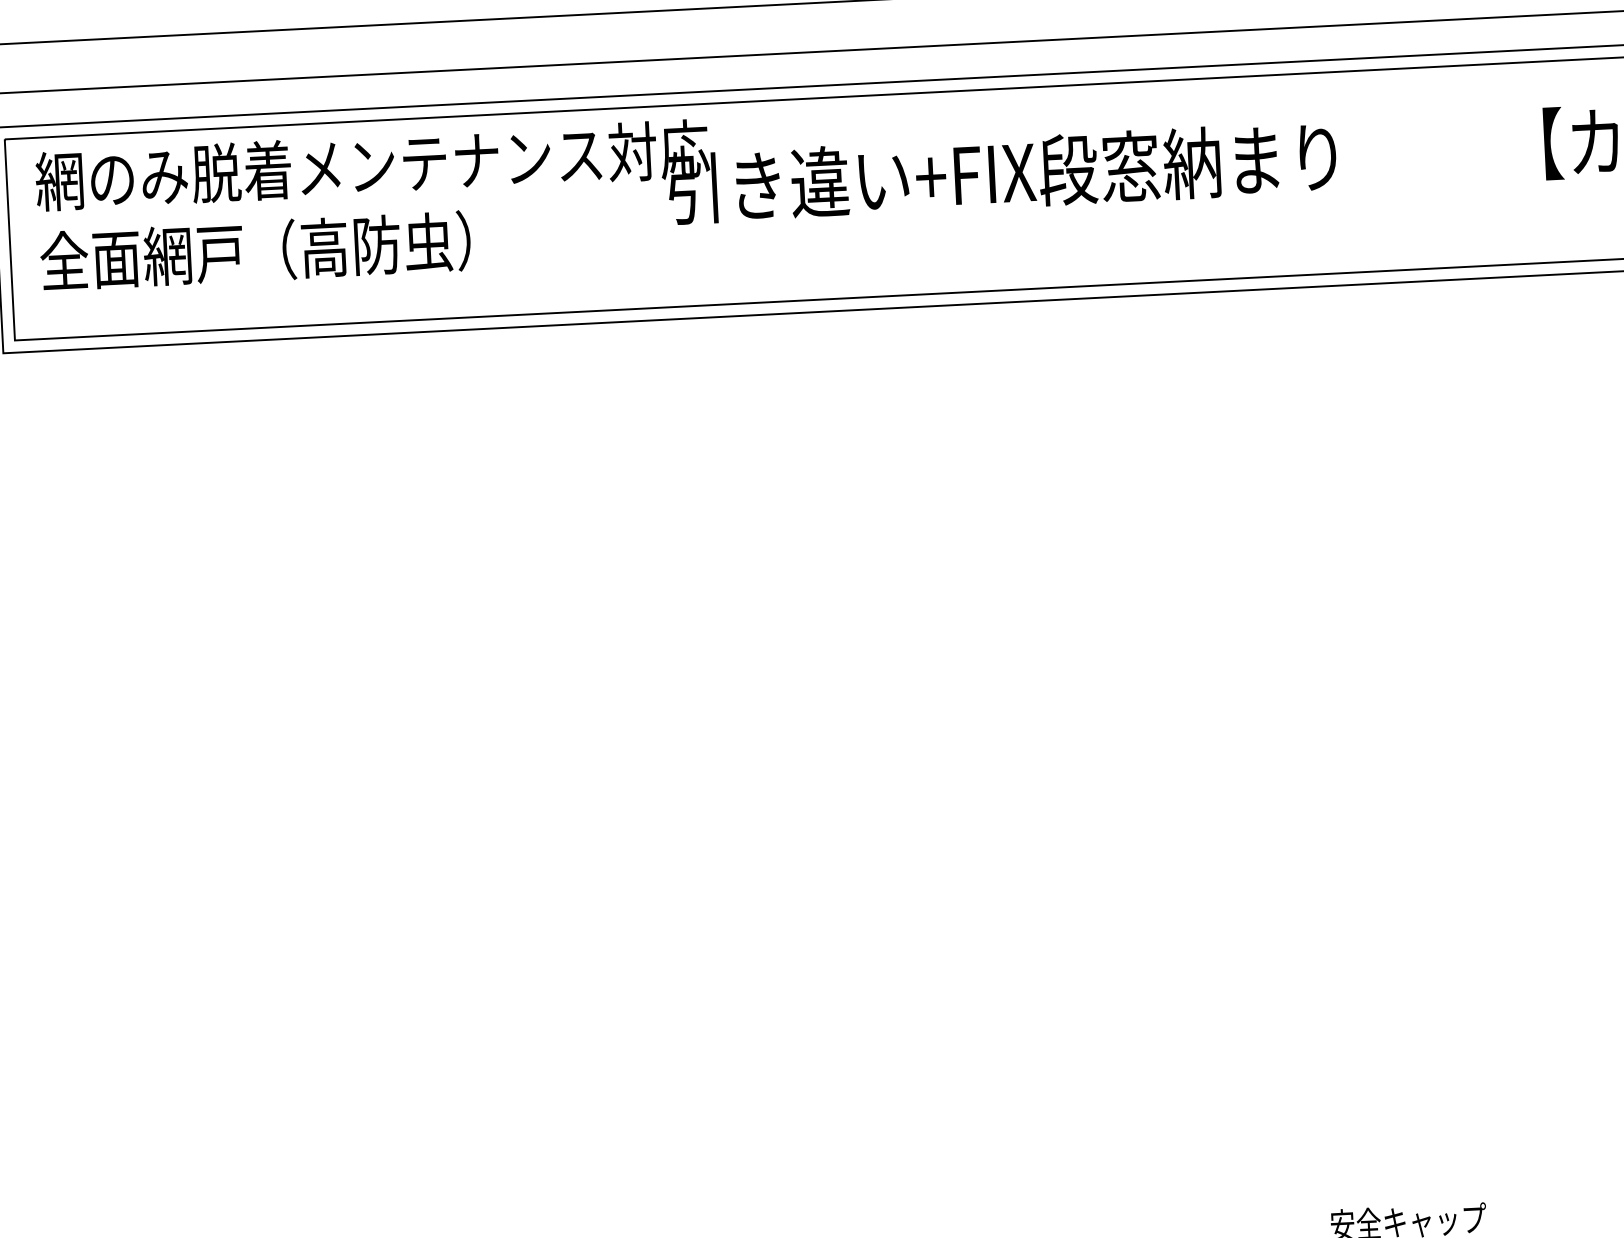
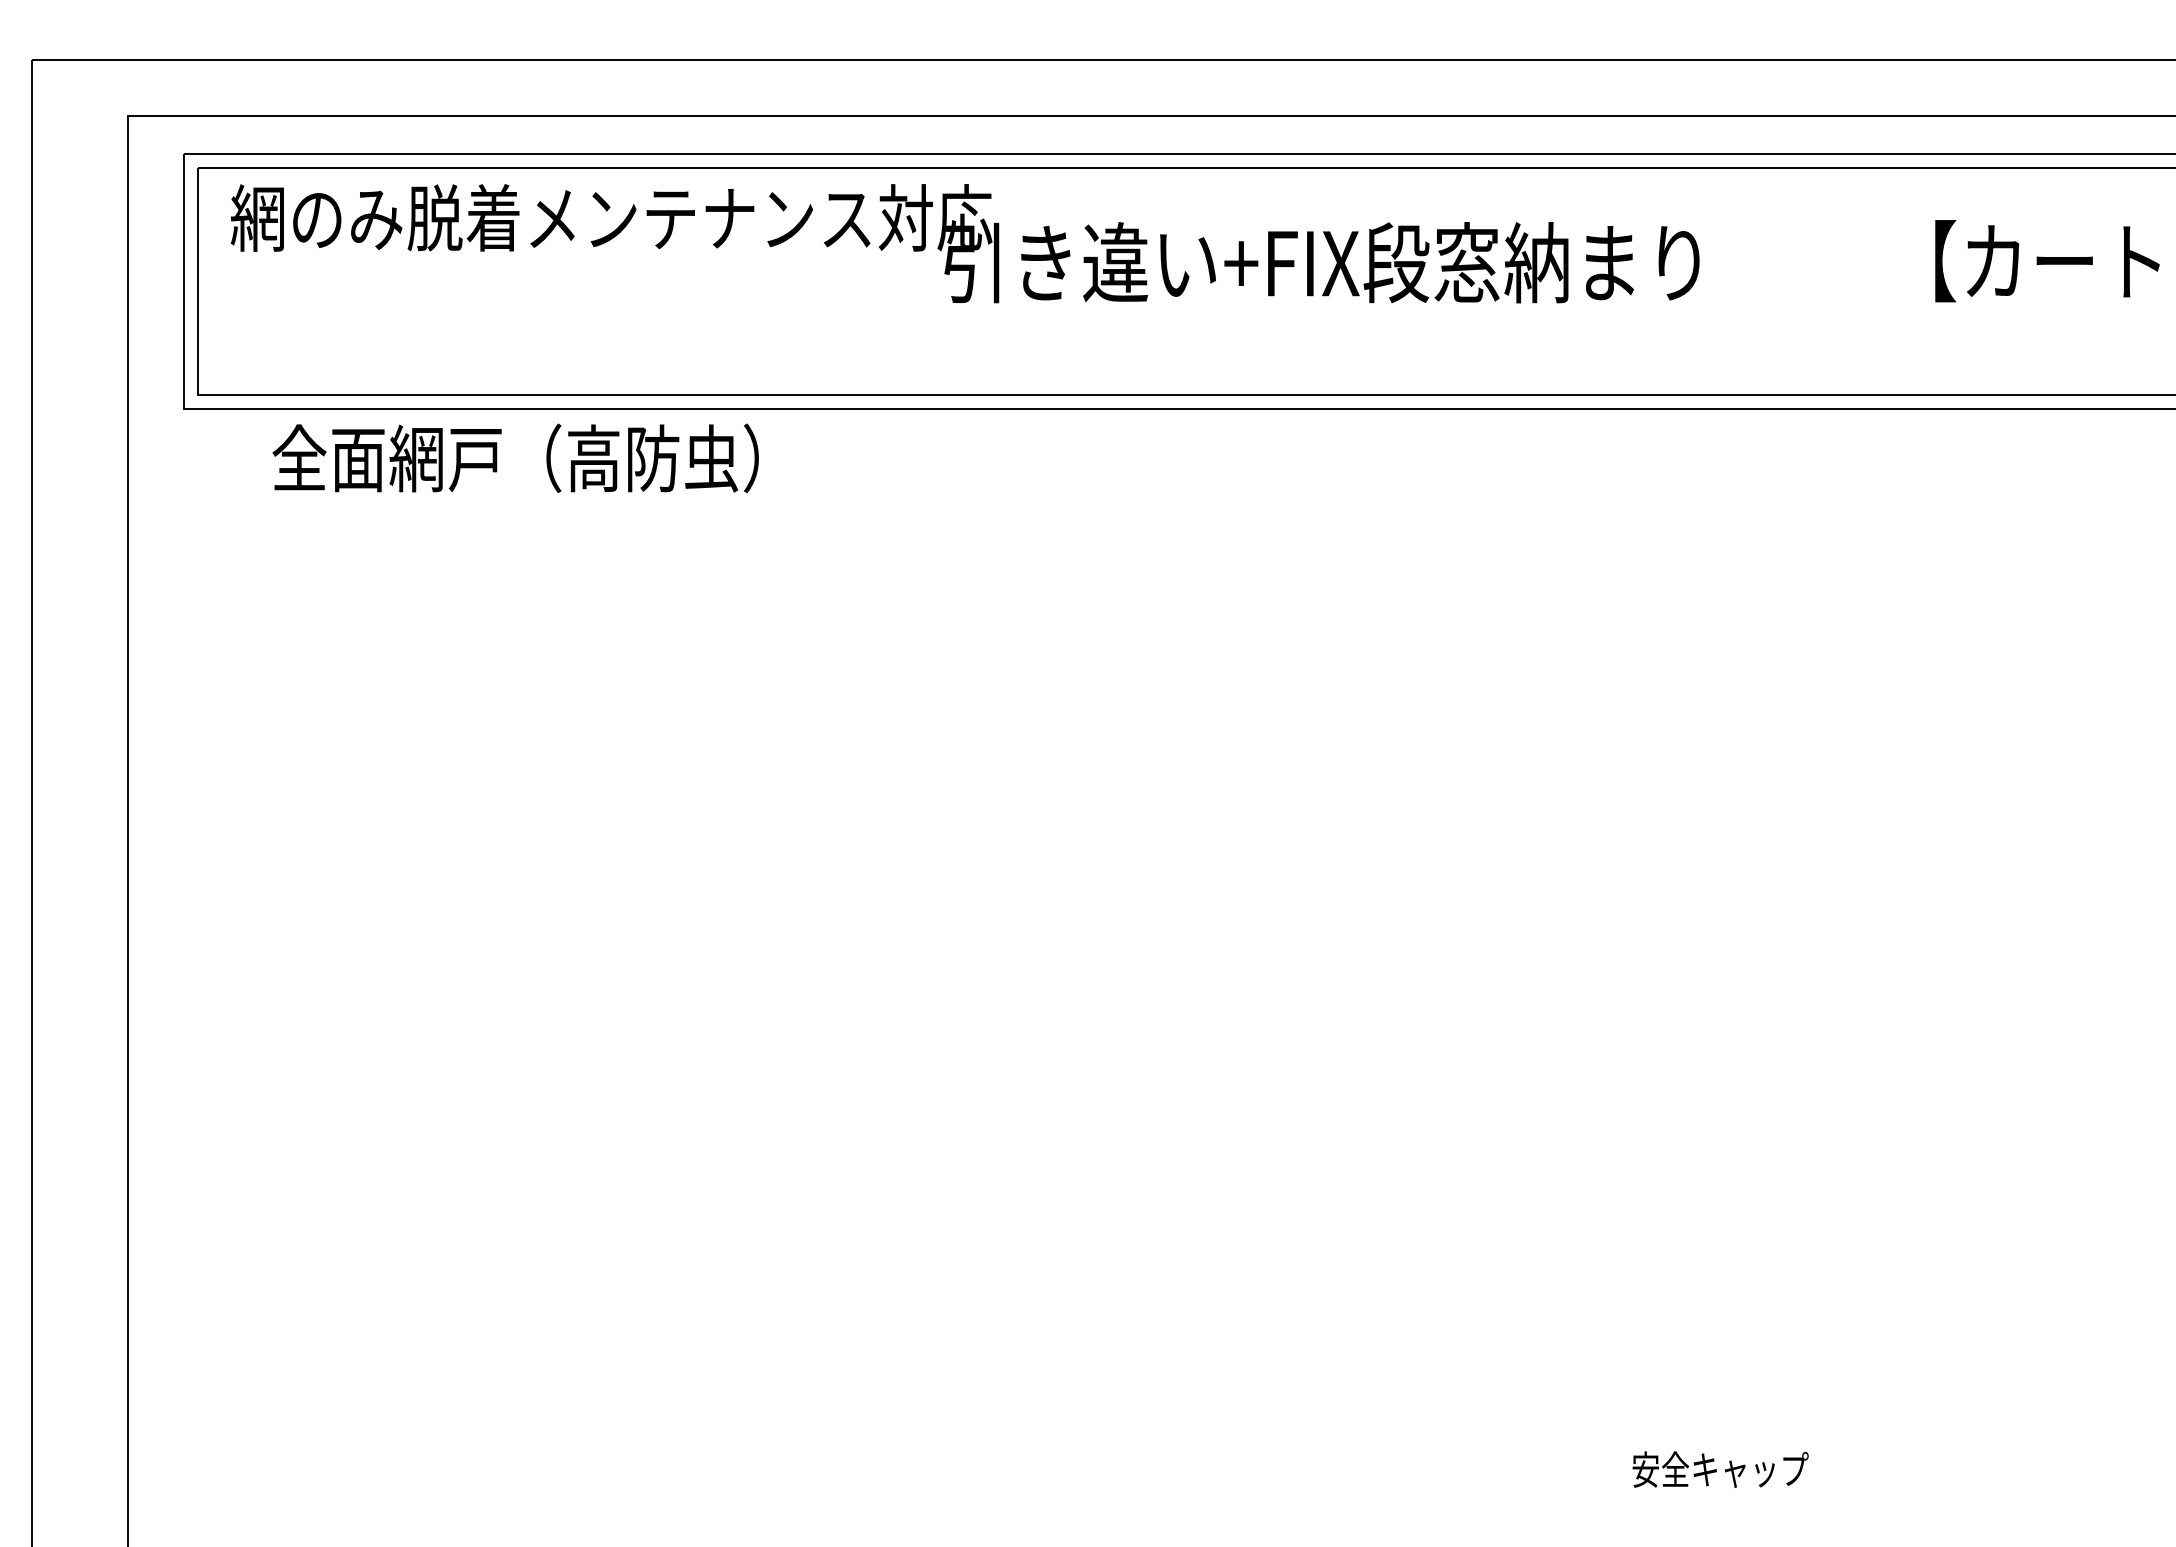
text: (255, 251) -> (515, 458), moved

